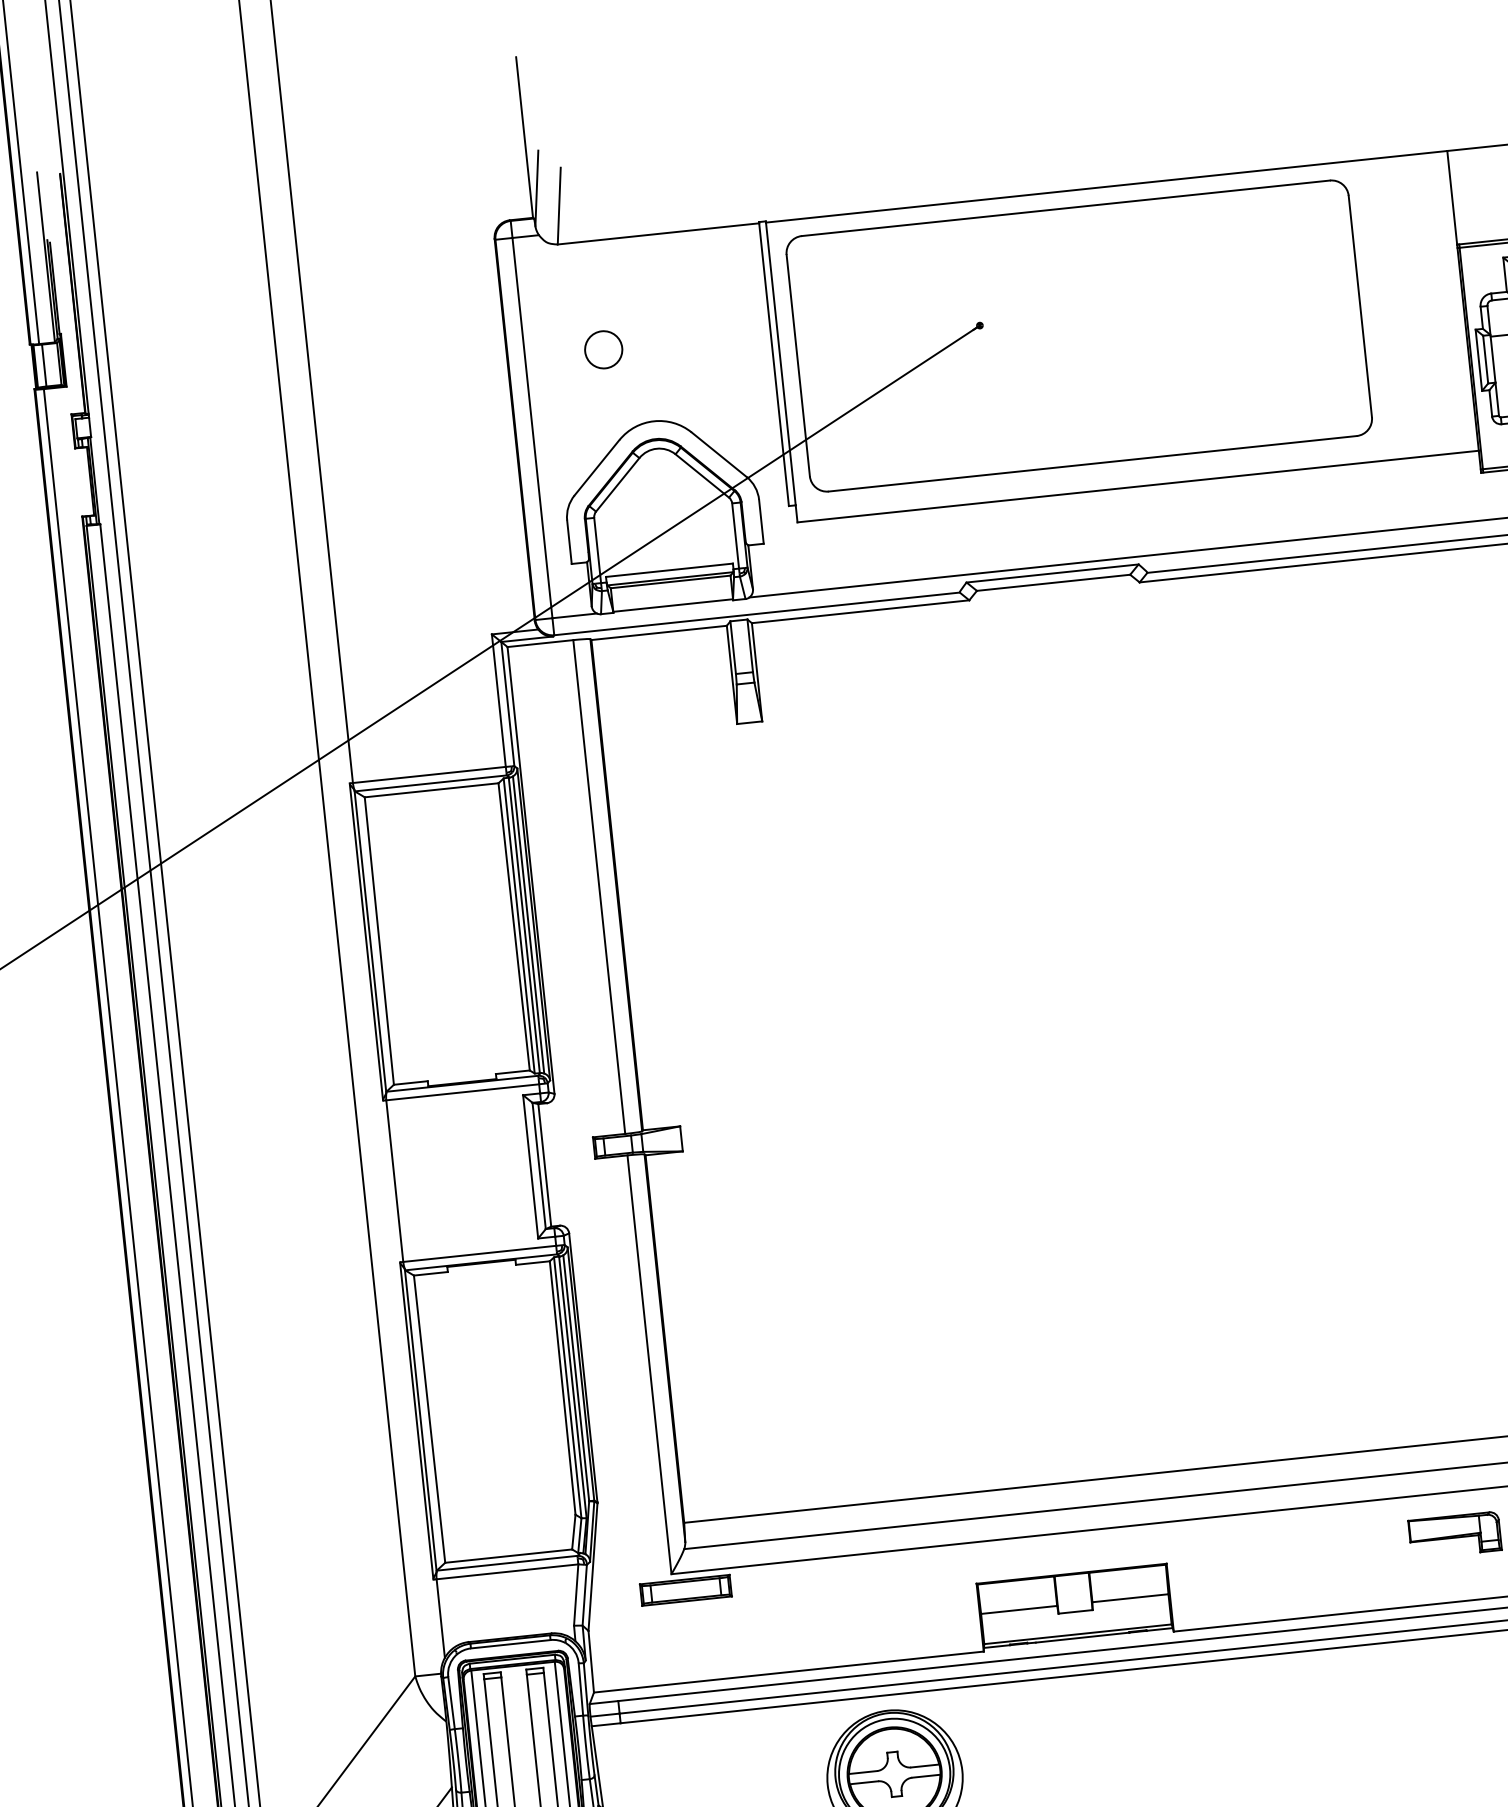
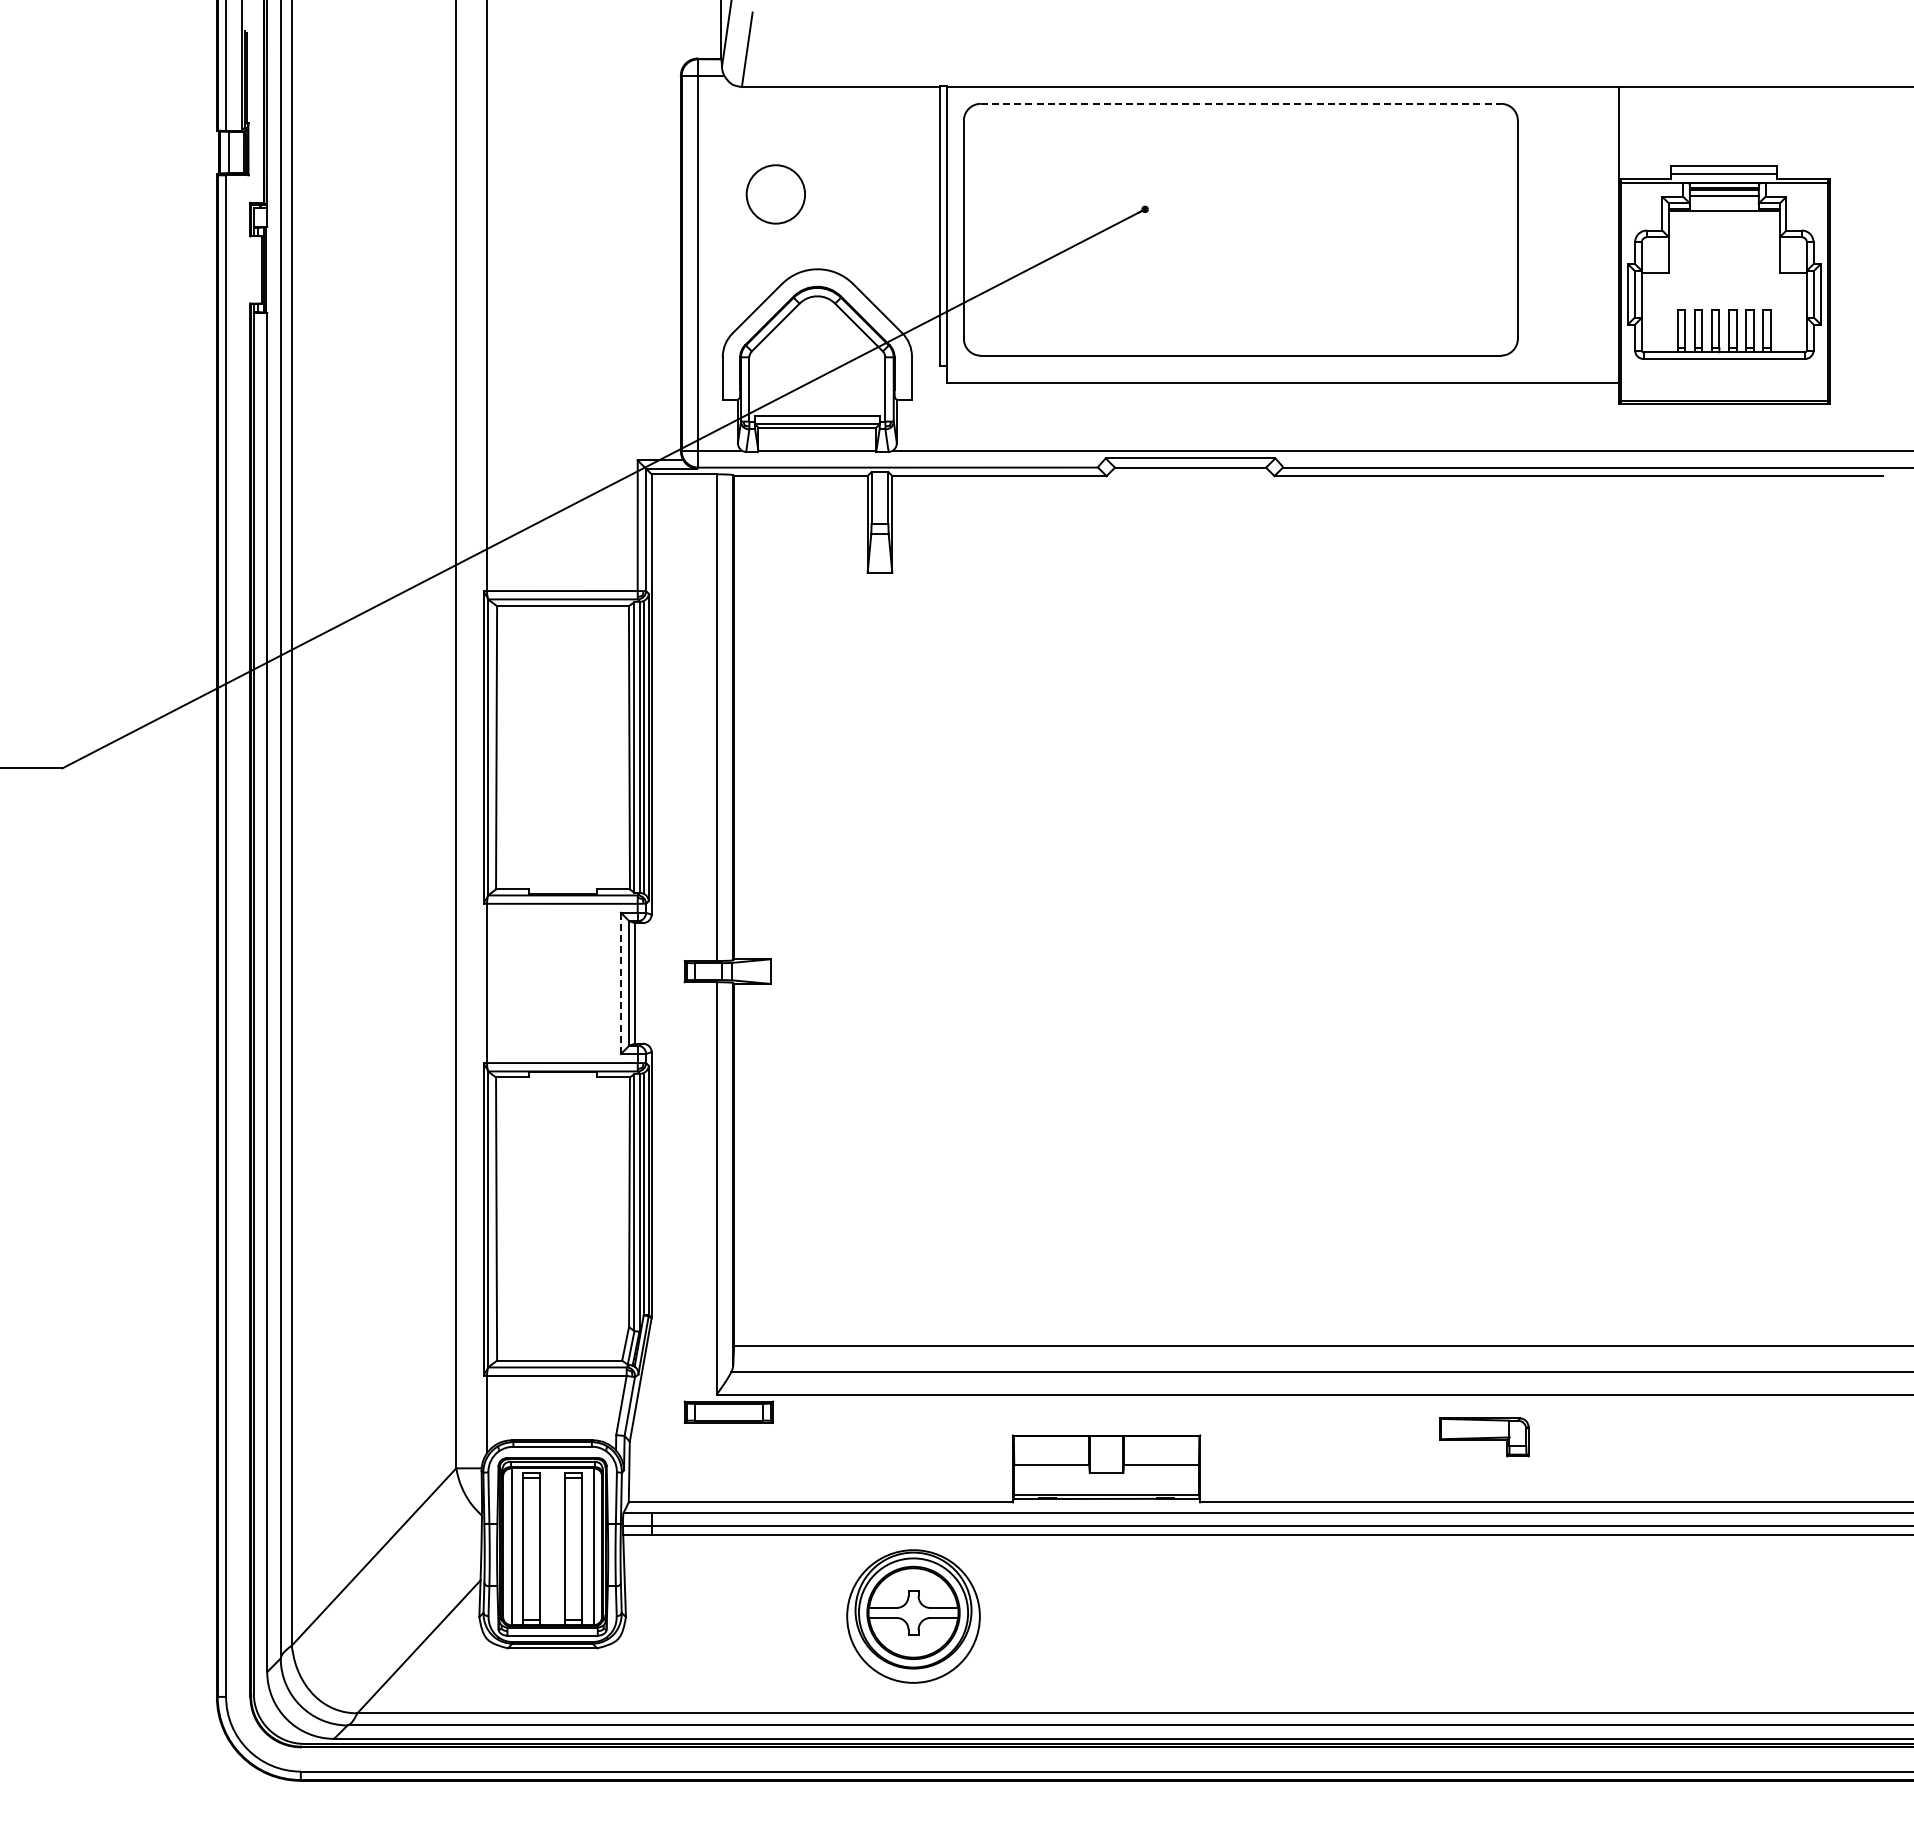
line: (1066, 207) -> (1241, 103), solid -> dashed
circle: (603, 349) -> (775, 194), size x1.6
line: (530, 1166) -> (620, 983), solid -> dashed

